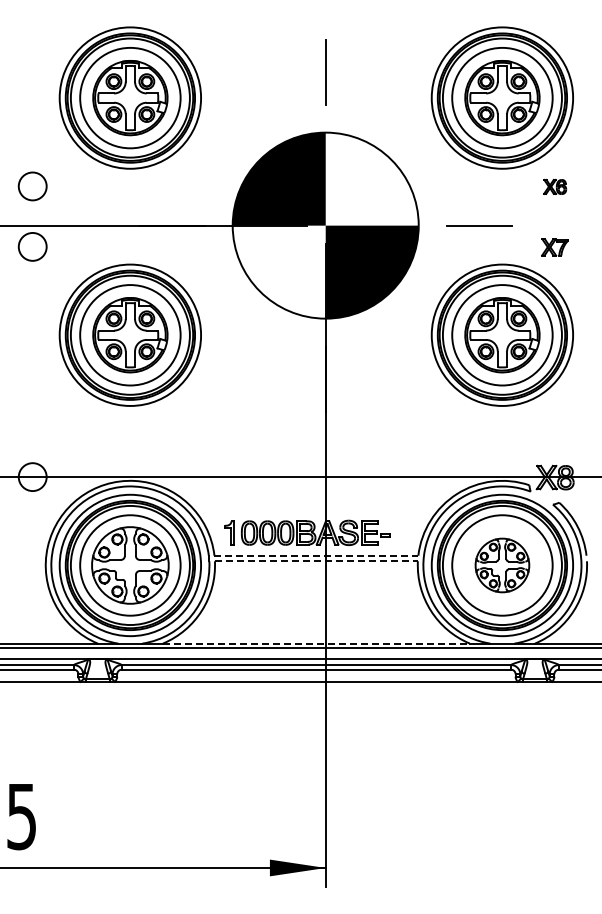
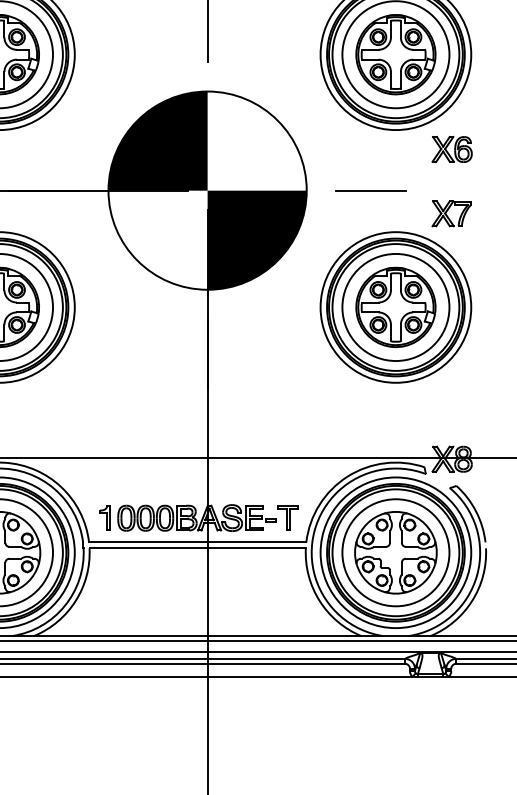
part: (554, 186) -> (451, 148), size x1.67
part: (554, 247) -> (451, 213), size x1.43
part: (401, 532) -> (288, 517), added
line: (316, 555) -> (197, 542), dashed -> solid
line: (316, 561) -> (197, 548), dashed -> solid
part: (502, 565) -> (395, 552), size x1.43
line: (316, 643) -> (197, 635), dashed -> solid

